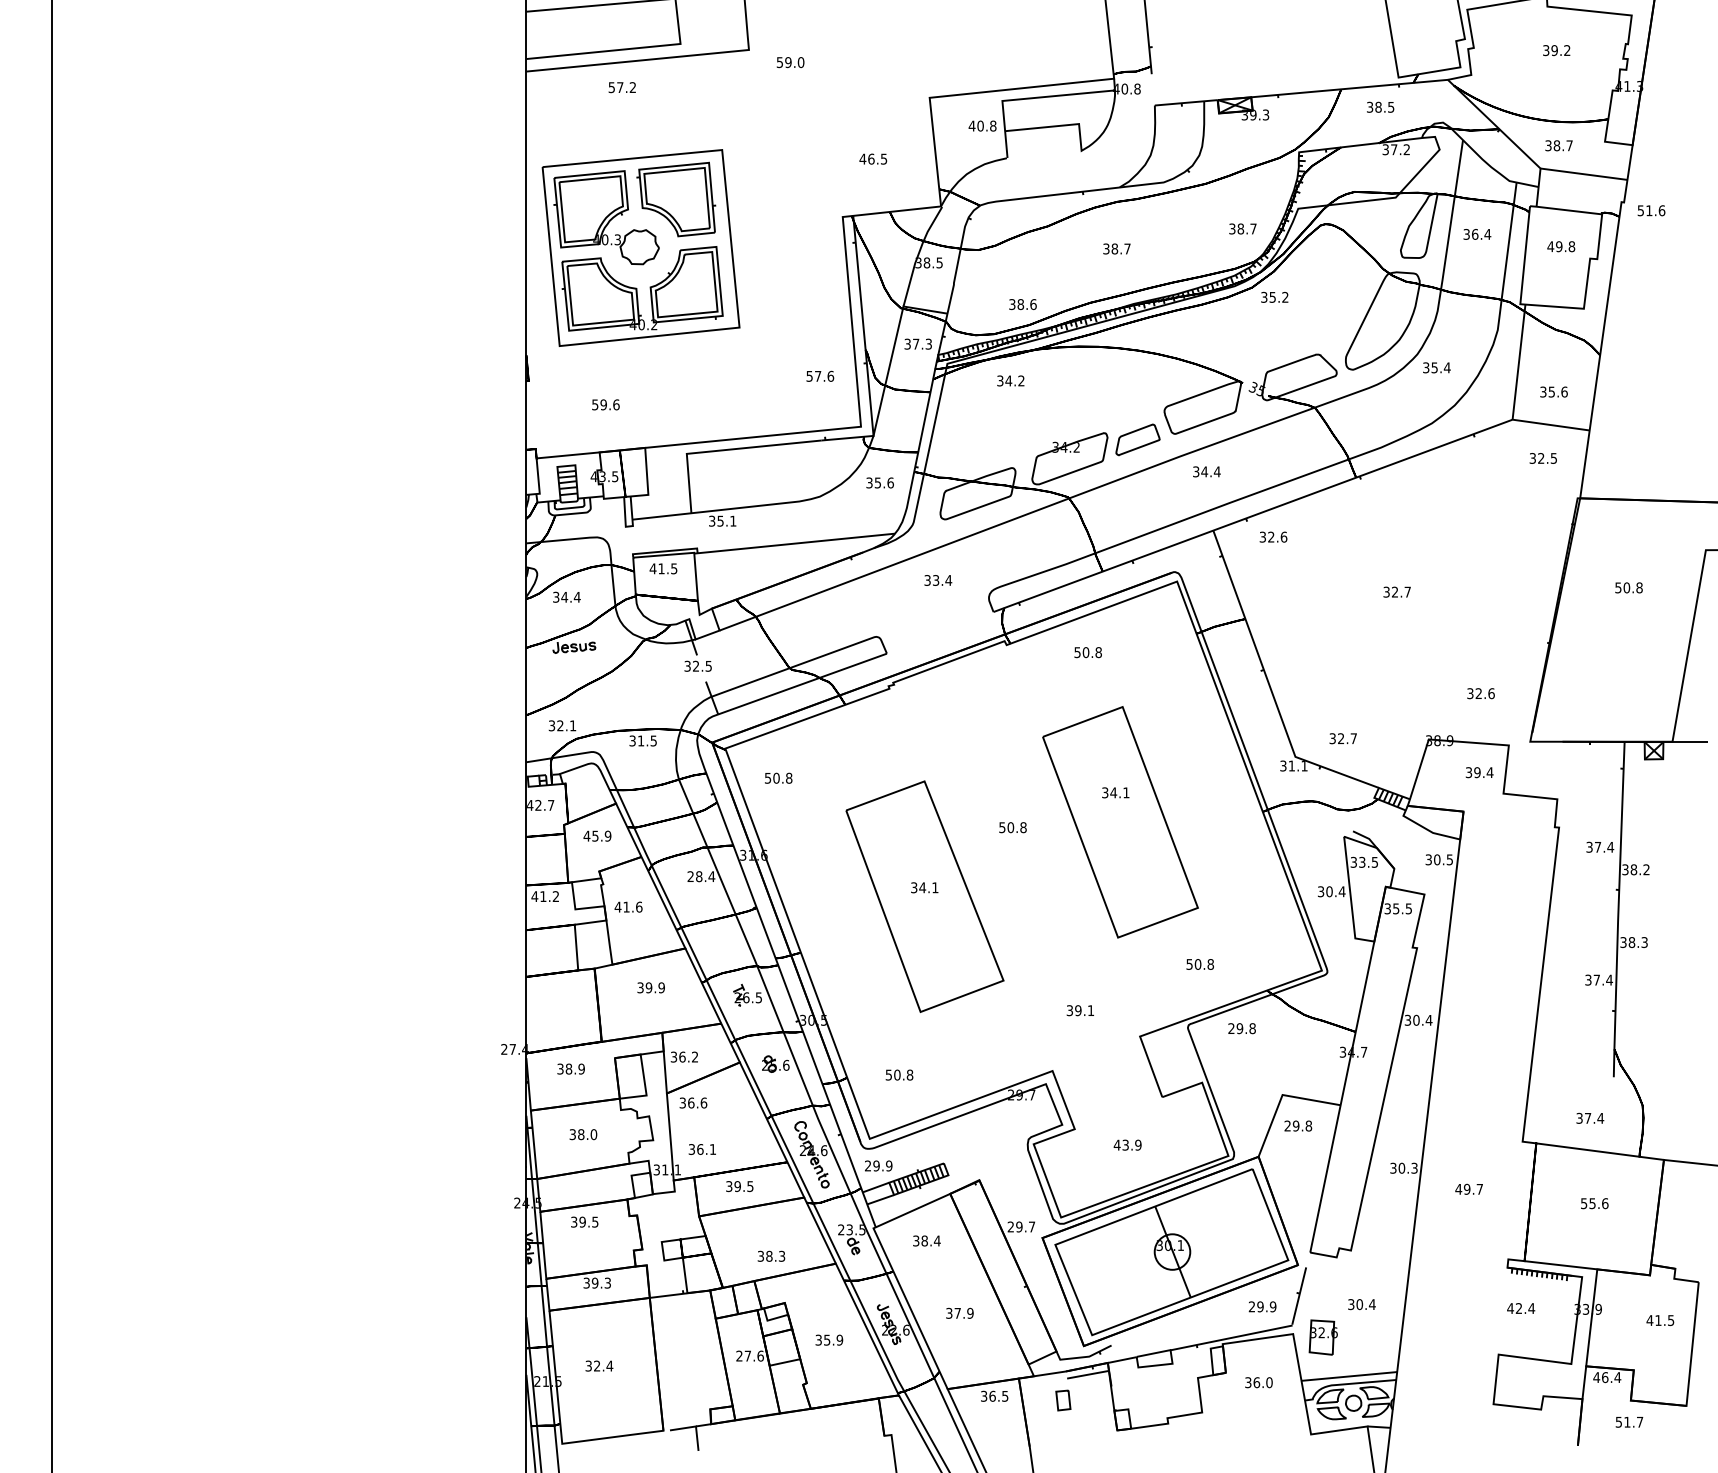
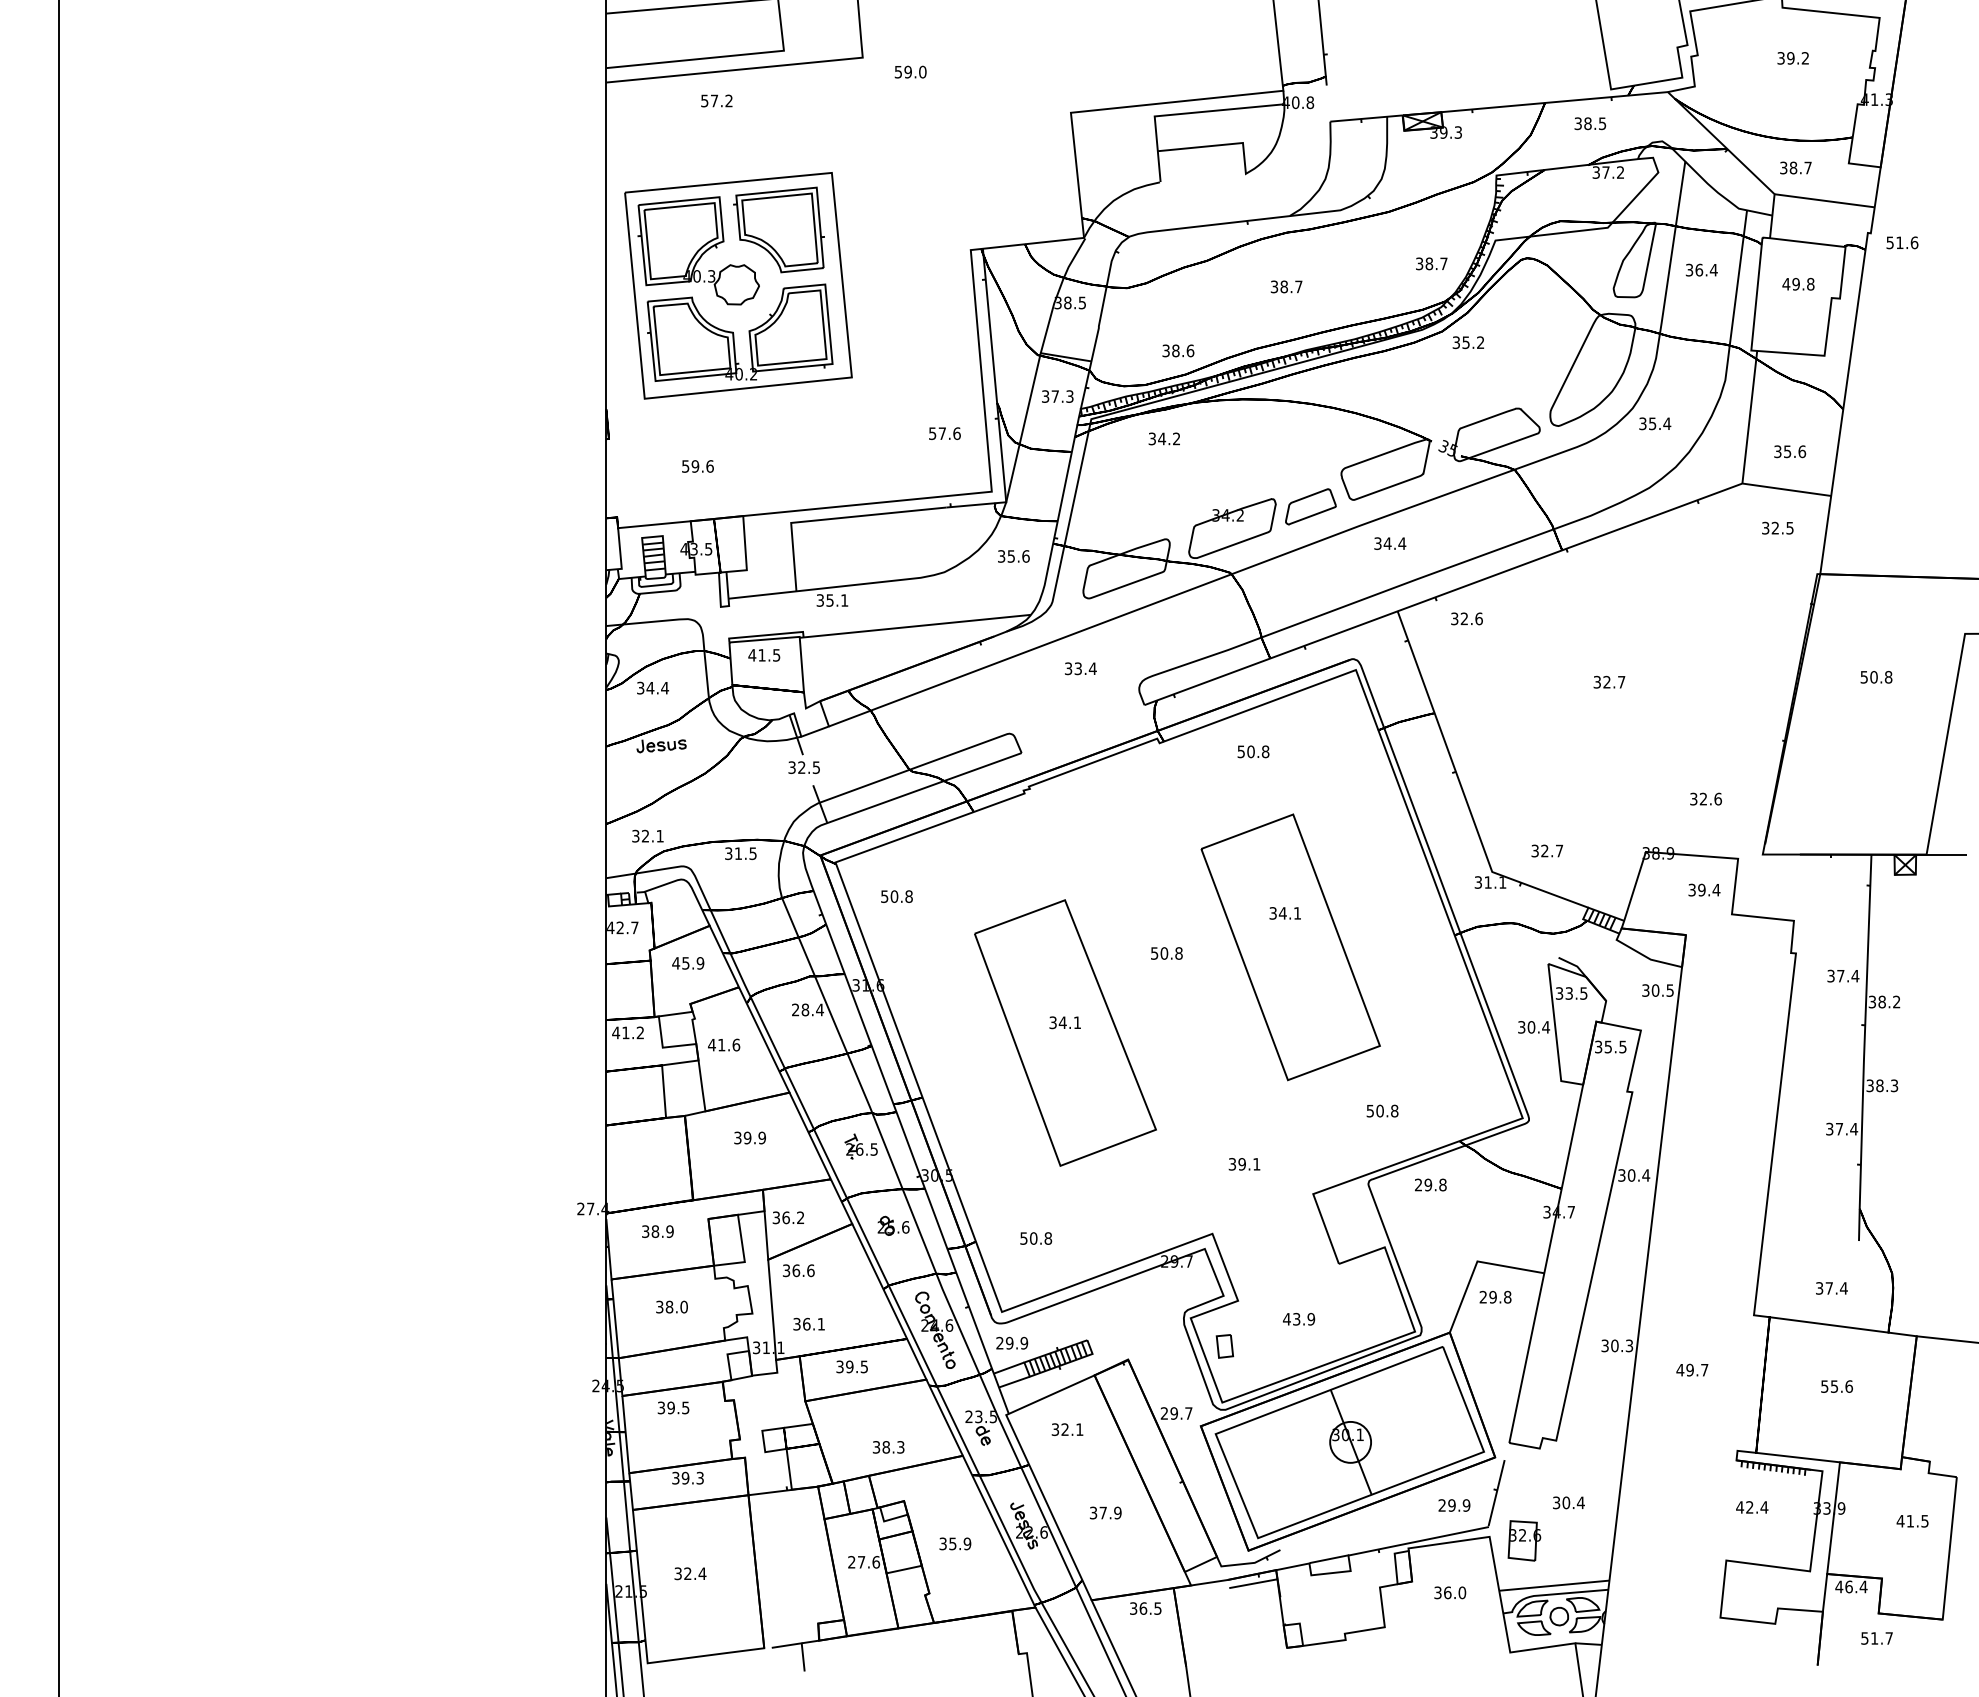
part: (982, 126) -> (1131, 145), removed
part: (872, 159) -> (1005, 183), removed
text: (931, 1240) -> (1072, 1429), 38.4 -> 32.1
part: (1063, 1400) -> (1224, 1346), moved

